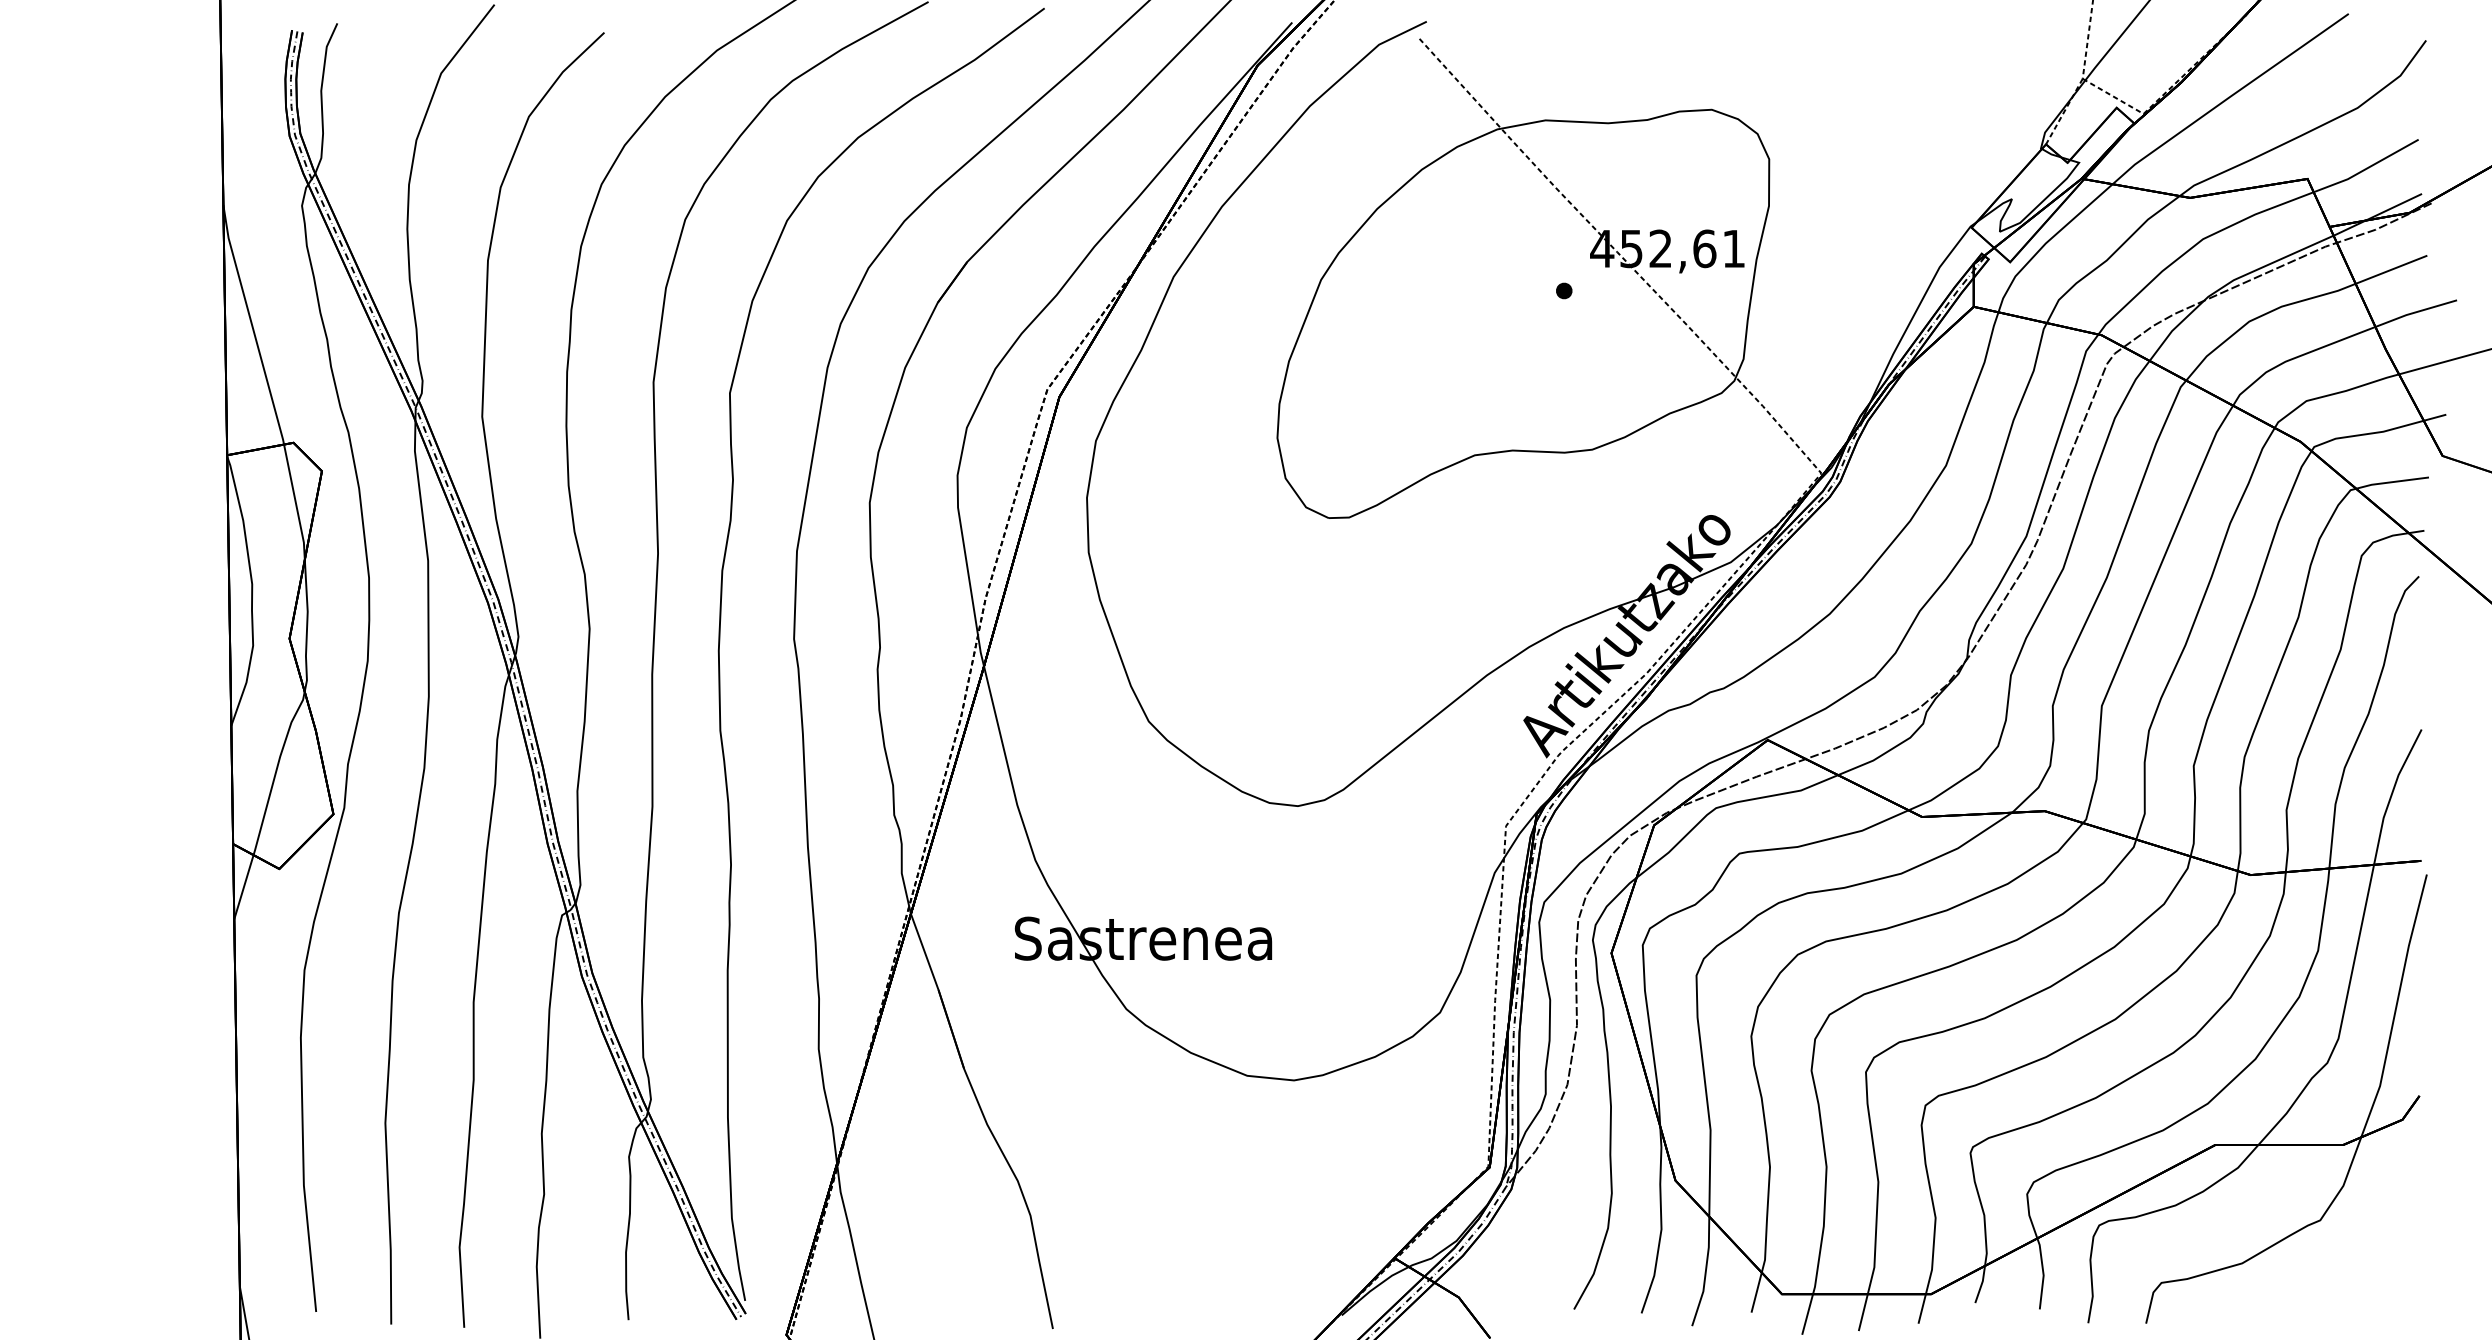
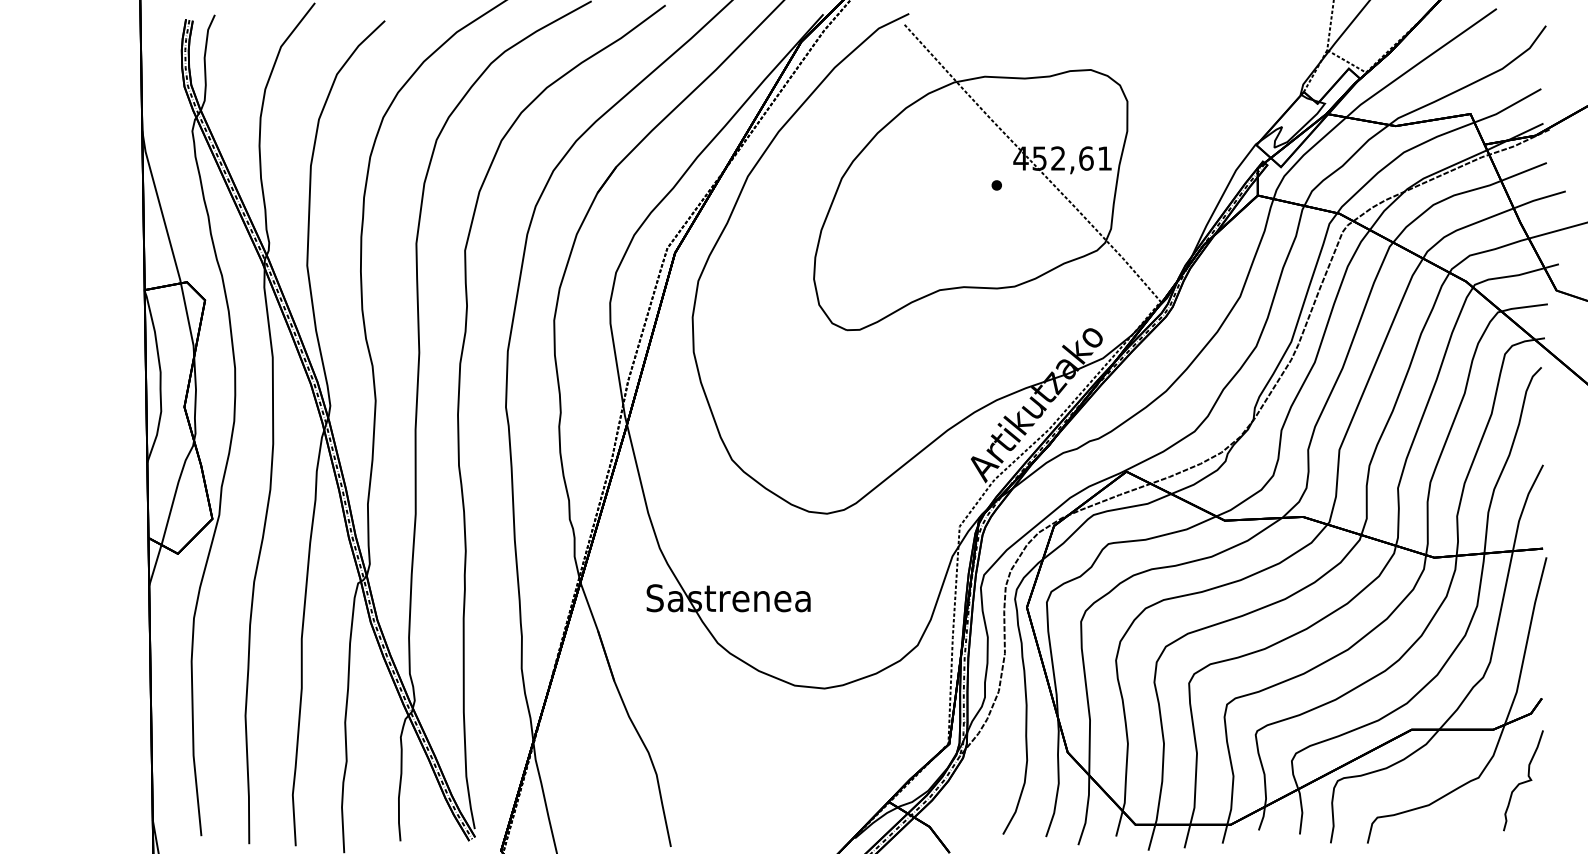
curve: (2390, 1226) -> (1523, 781), added

